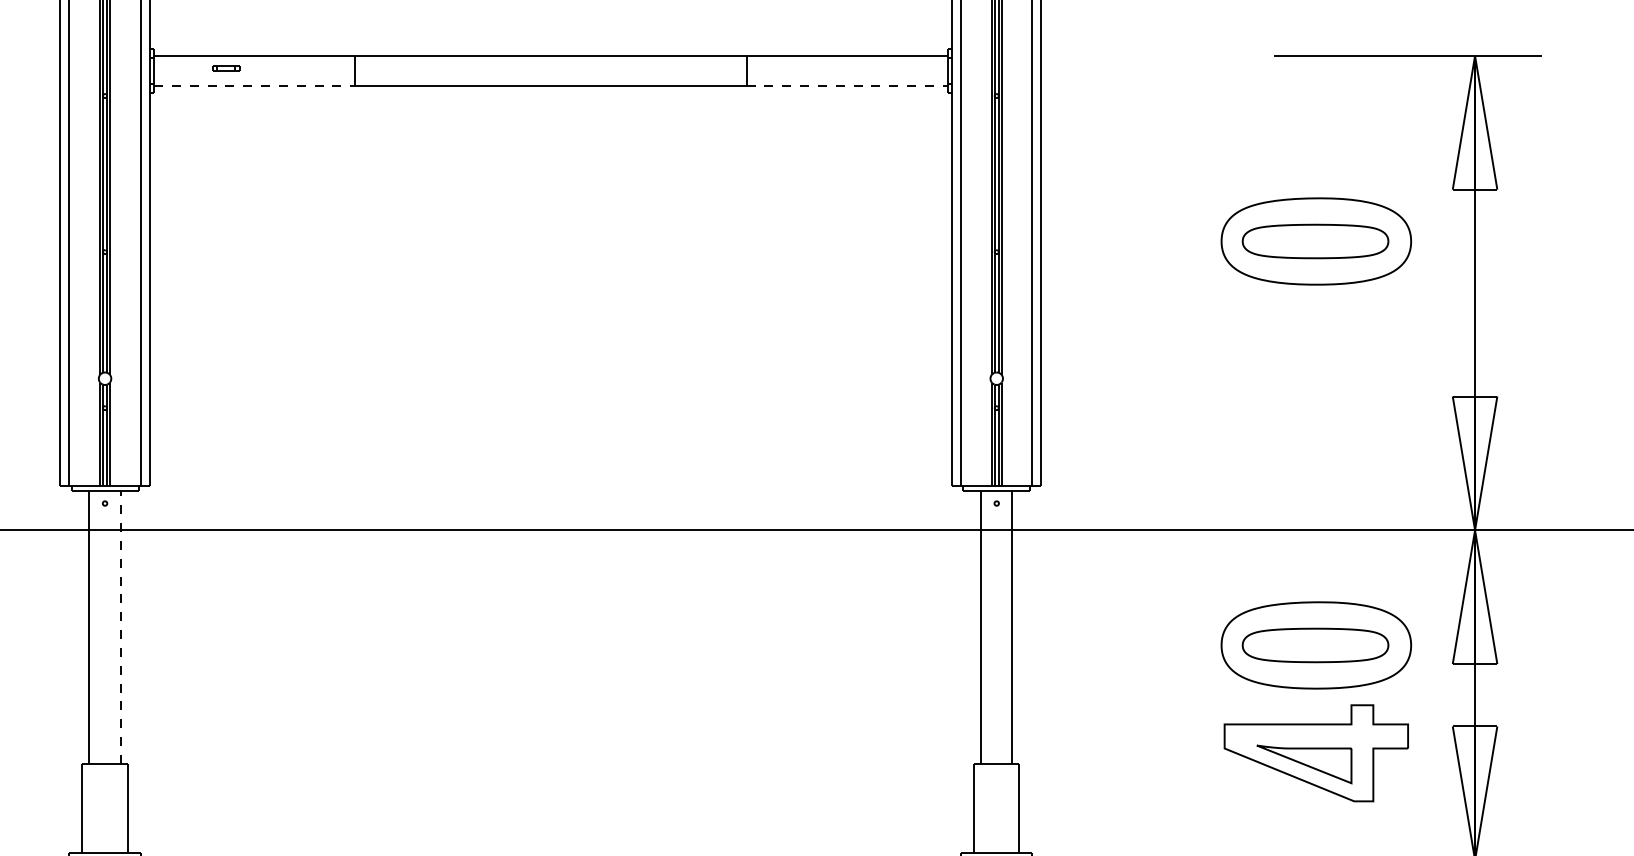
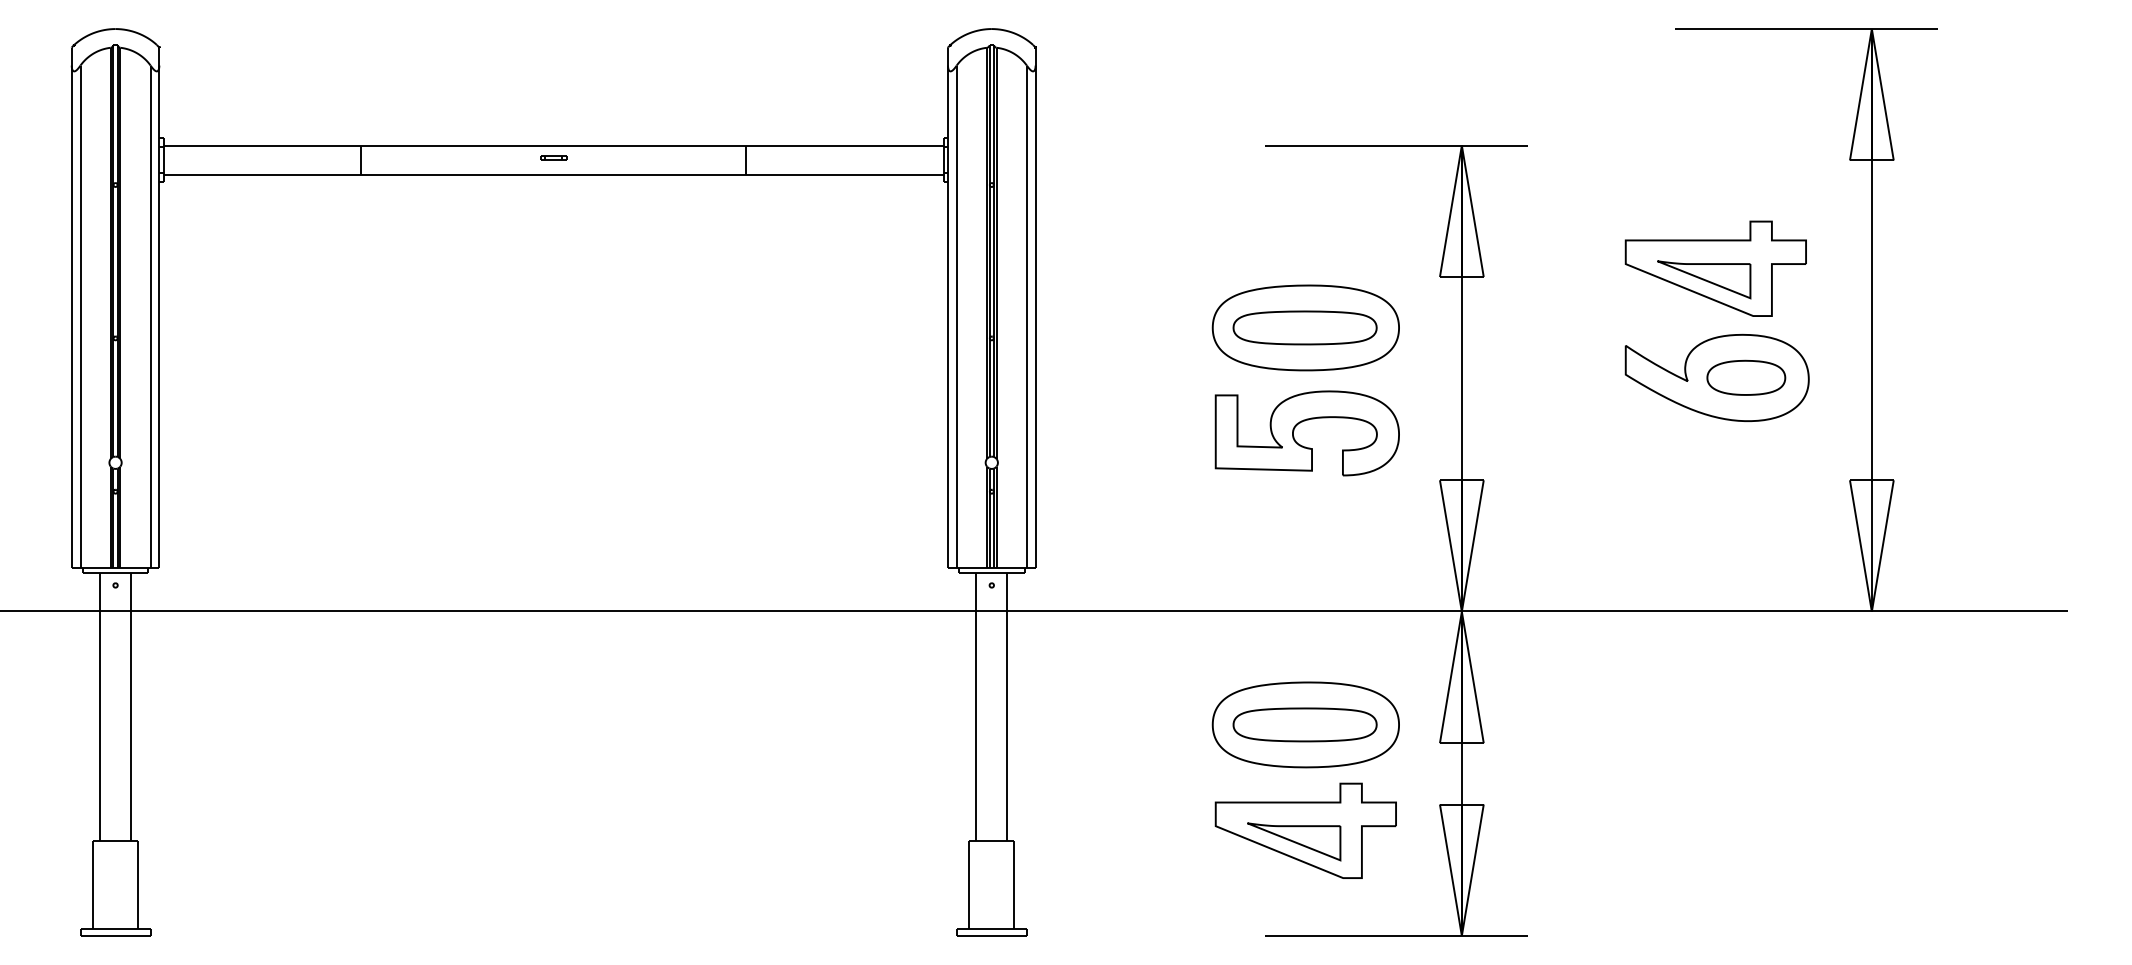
part: (226, 68) -> (553, 157), moved
line: (254, 86) -> (262, 175), dashed -> solid
line: (846, 86) -> (844, 175), dashed -> solid
part: (1310, 338) -> (1300, 423), added
line: (120, 626) -> (130, 706), dashed -> solid

